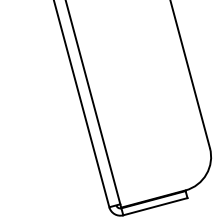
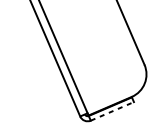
line: (155, 206) -> (112, 111), solid -> dashed

